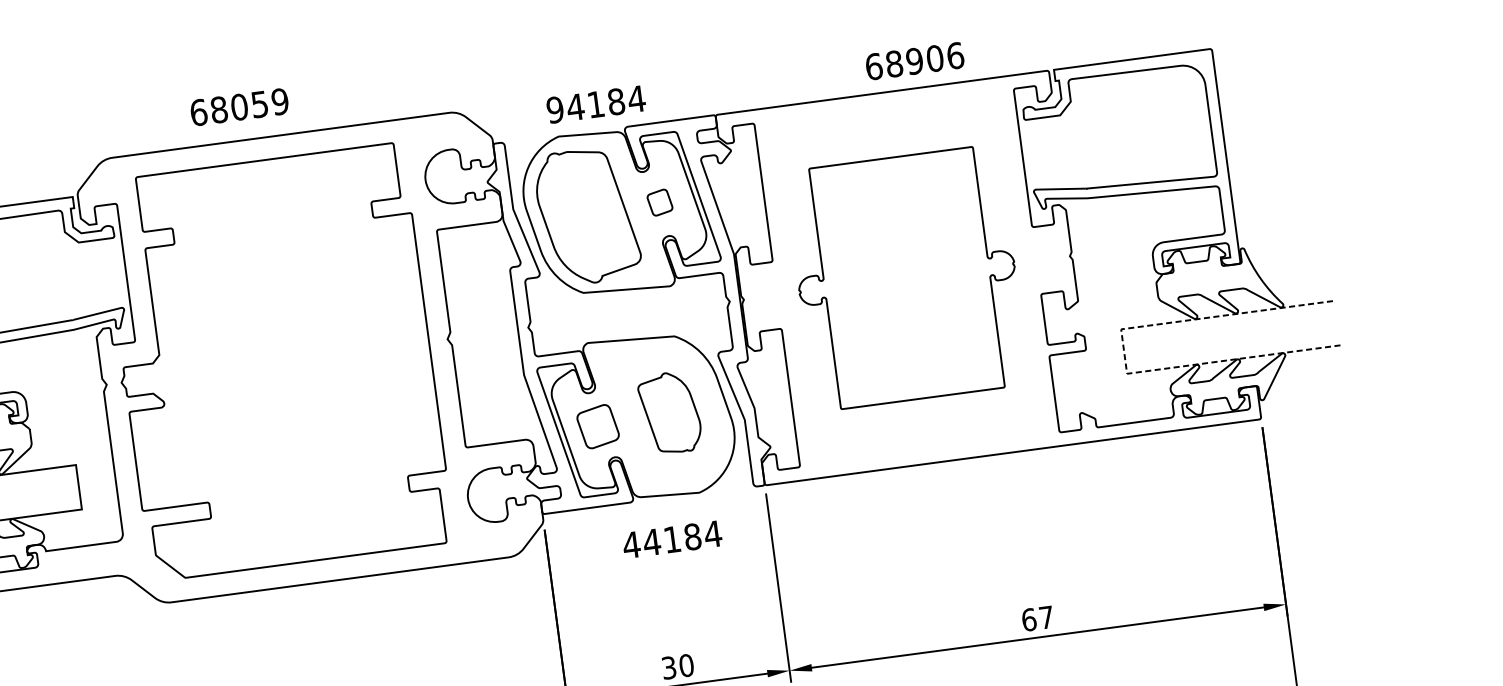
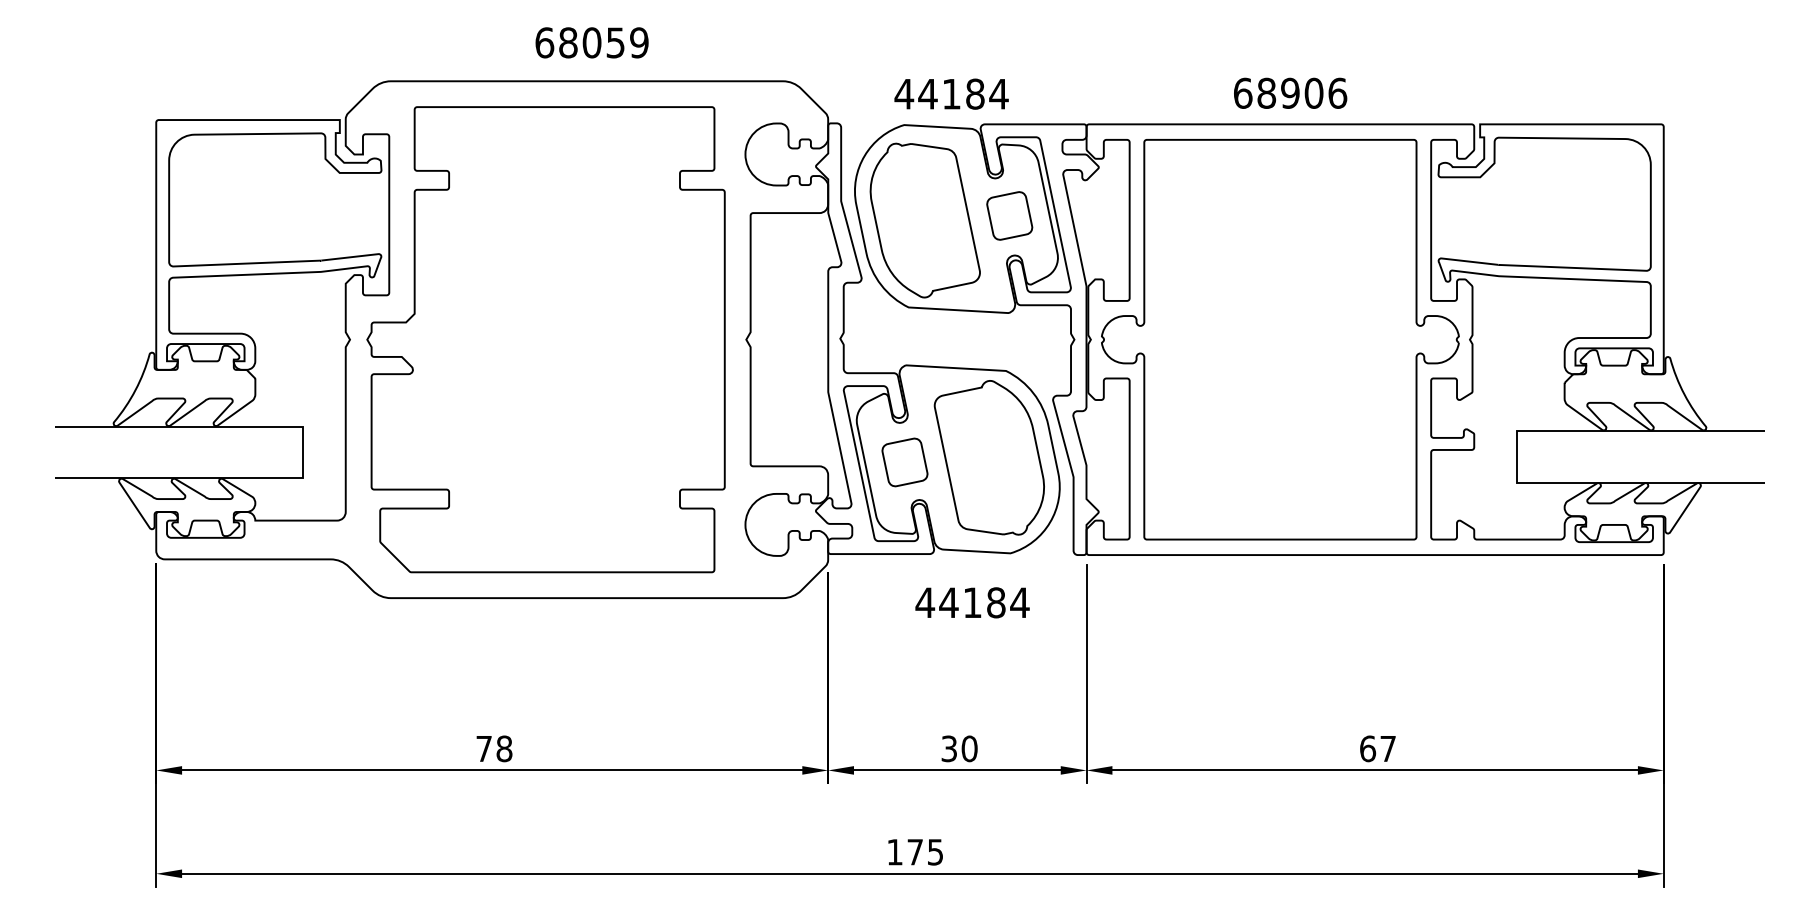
text: (914, 60) -> (1290, 92), moved
text: (239, 106) -> (591, 42), moved
text: (555, 109) -> (904, 93), 94184 -> 44184
part: (659, 202) -> (1009, 215), size x1.67
part: (906, 277) -> (1280, 339), size x1.43
line: (1124, 351) -> (1517, 456), dashed -> solid
part: (669, 412) -> (988, 457), size x1.67

